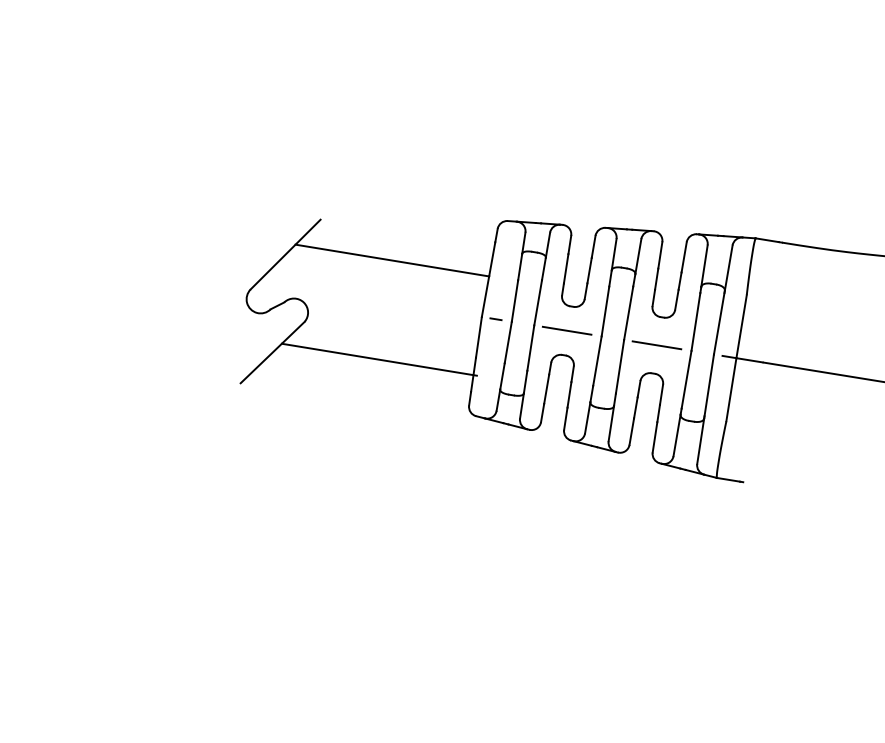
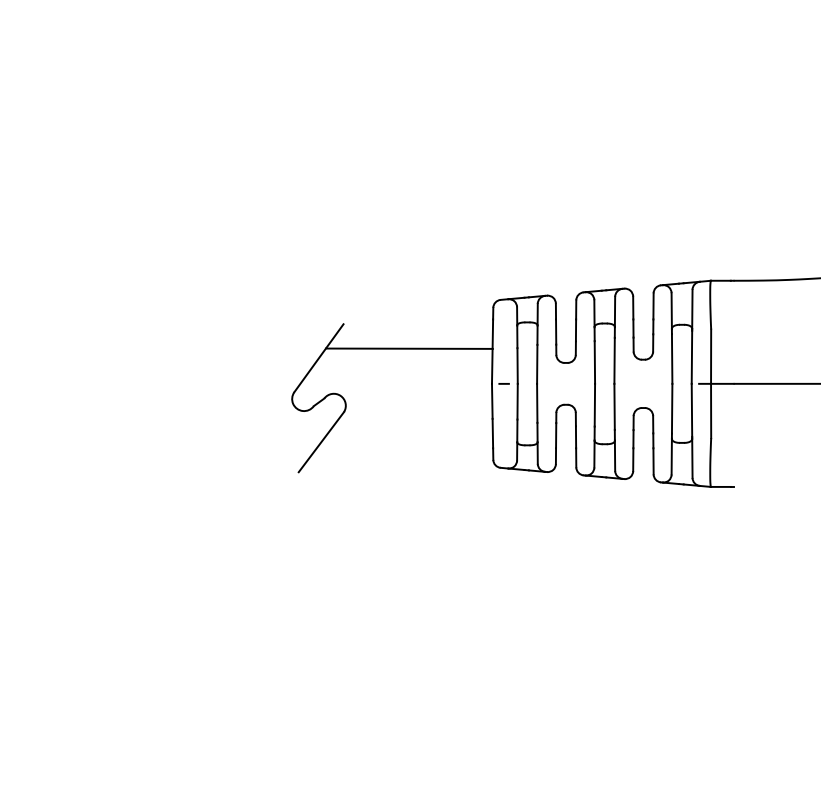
line: (567, 330) -> (565, 383), removed
line: (656, 344) -> (642, 383), removed
line: (378, 359) -> (411, 433), removed

